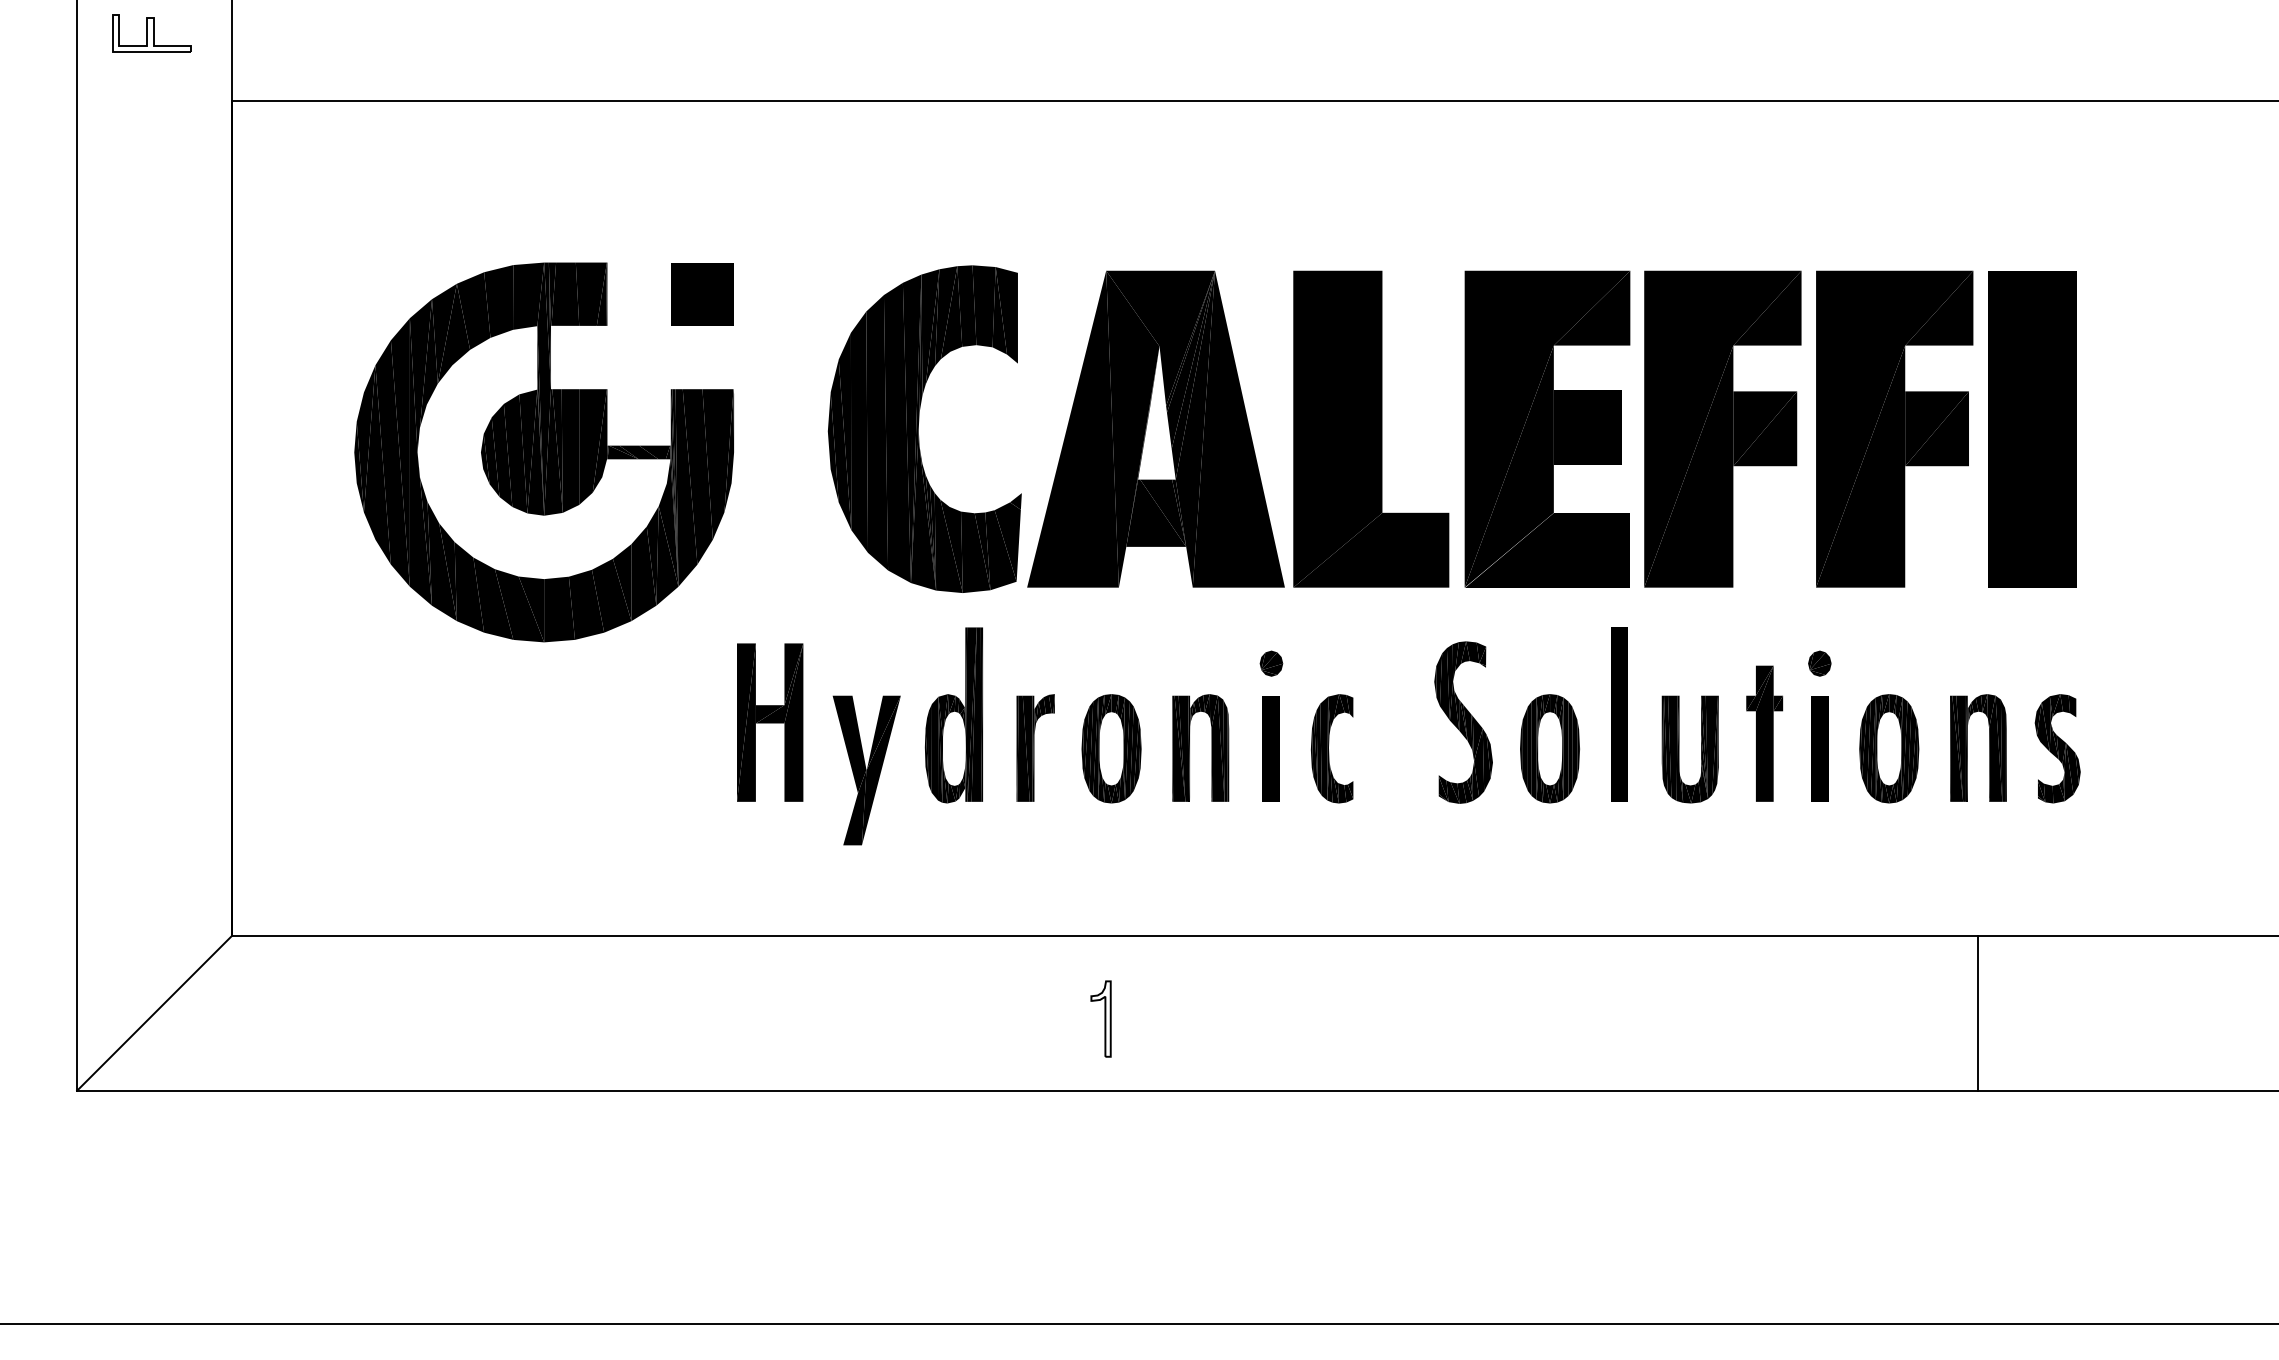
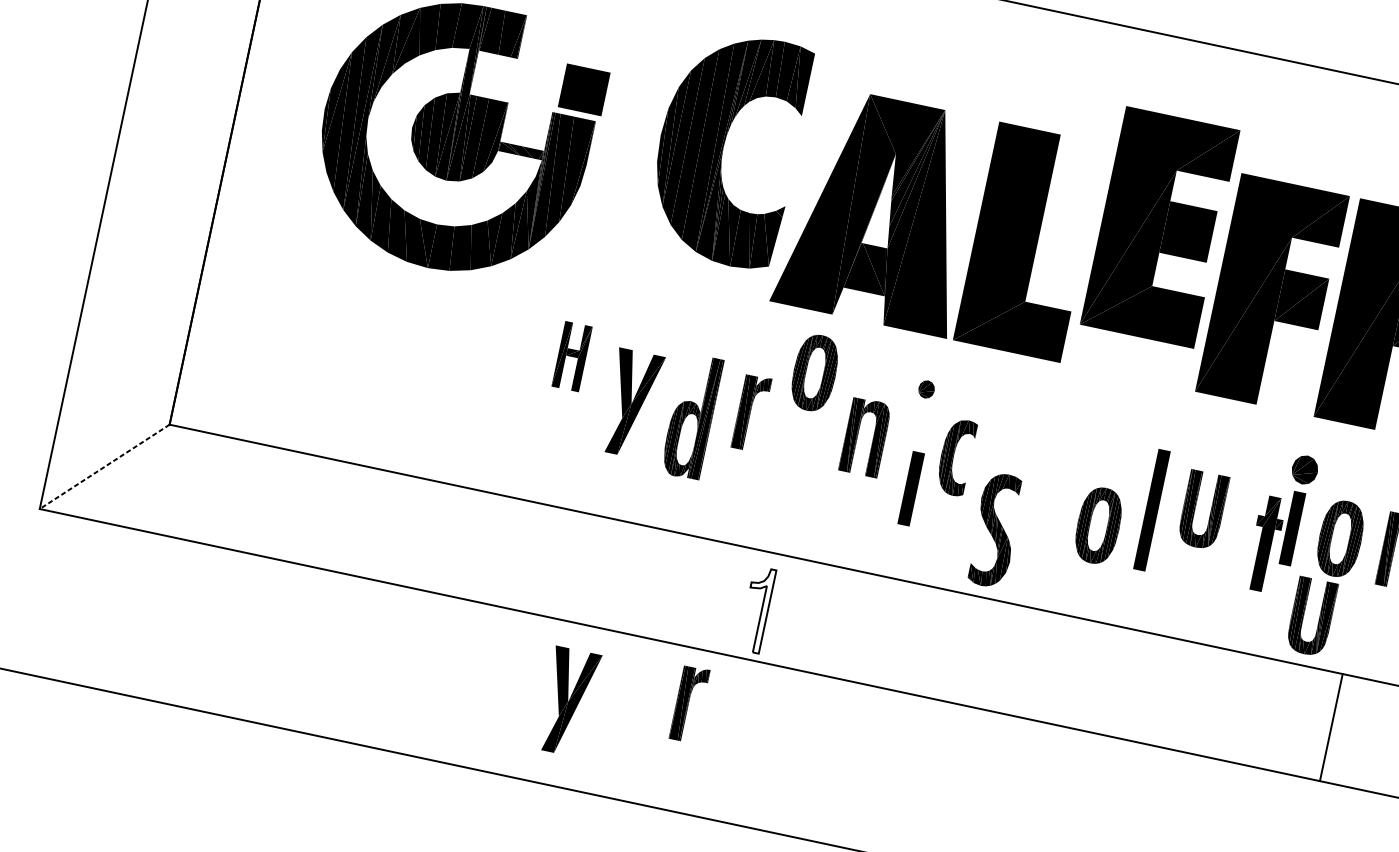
part: (702, 294) -> (584, 90), moved
part: (924, 428) -> (727, 147), moved
part: (1547, 428) -> (1160, 226), moved
part: (1819, 663) -> (1304, 469), size x1.6
part: (1619, 714) -> (1151, 510), moved
part: (953, 715) -> (691, 416), moved
part: (770, 722) -> (572, 356), size x0.6
part: (1463, 722) -> (995, 530), moved
part: (1764, 733) -> (1265, 543), moved
part: (1111, 748) -> (814, 372), moved
part: (1270, 748) -> (910, 488), moved
part: (1550, 748) -> (1098, 525), moved
part: (1861, 865) -> (1304, 615), added
line: (1978, 1012) -> (1331, 727), moved
line: (154, 1013) -> (104, 467), solid -> dashed
part: (1100, 1018) -> (756, 609), size x1.6
part: (1035, 1169) -> (689, 703), added
part: (866, 1202) -> (568, 701), added

